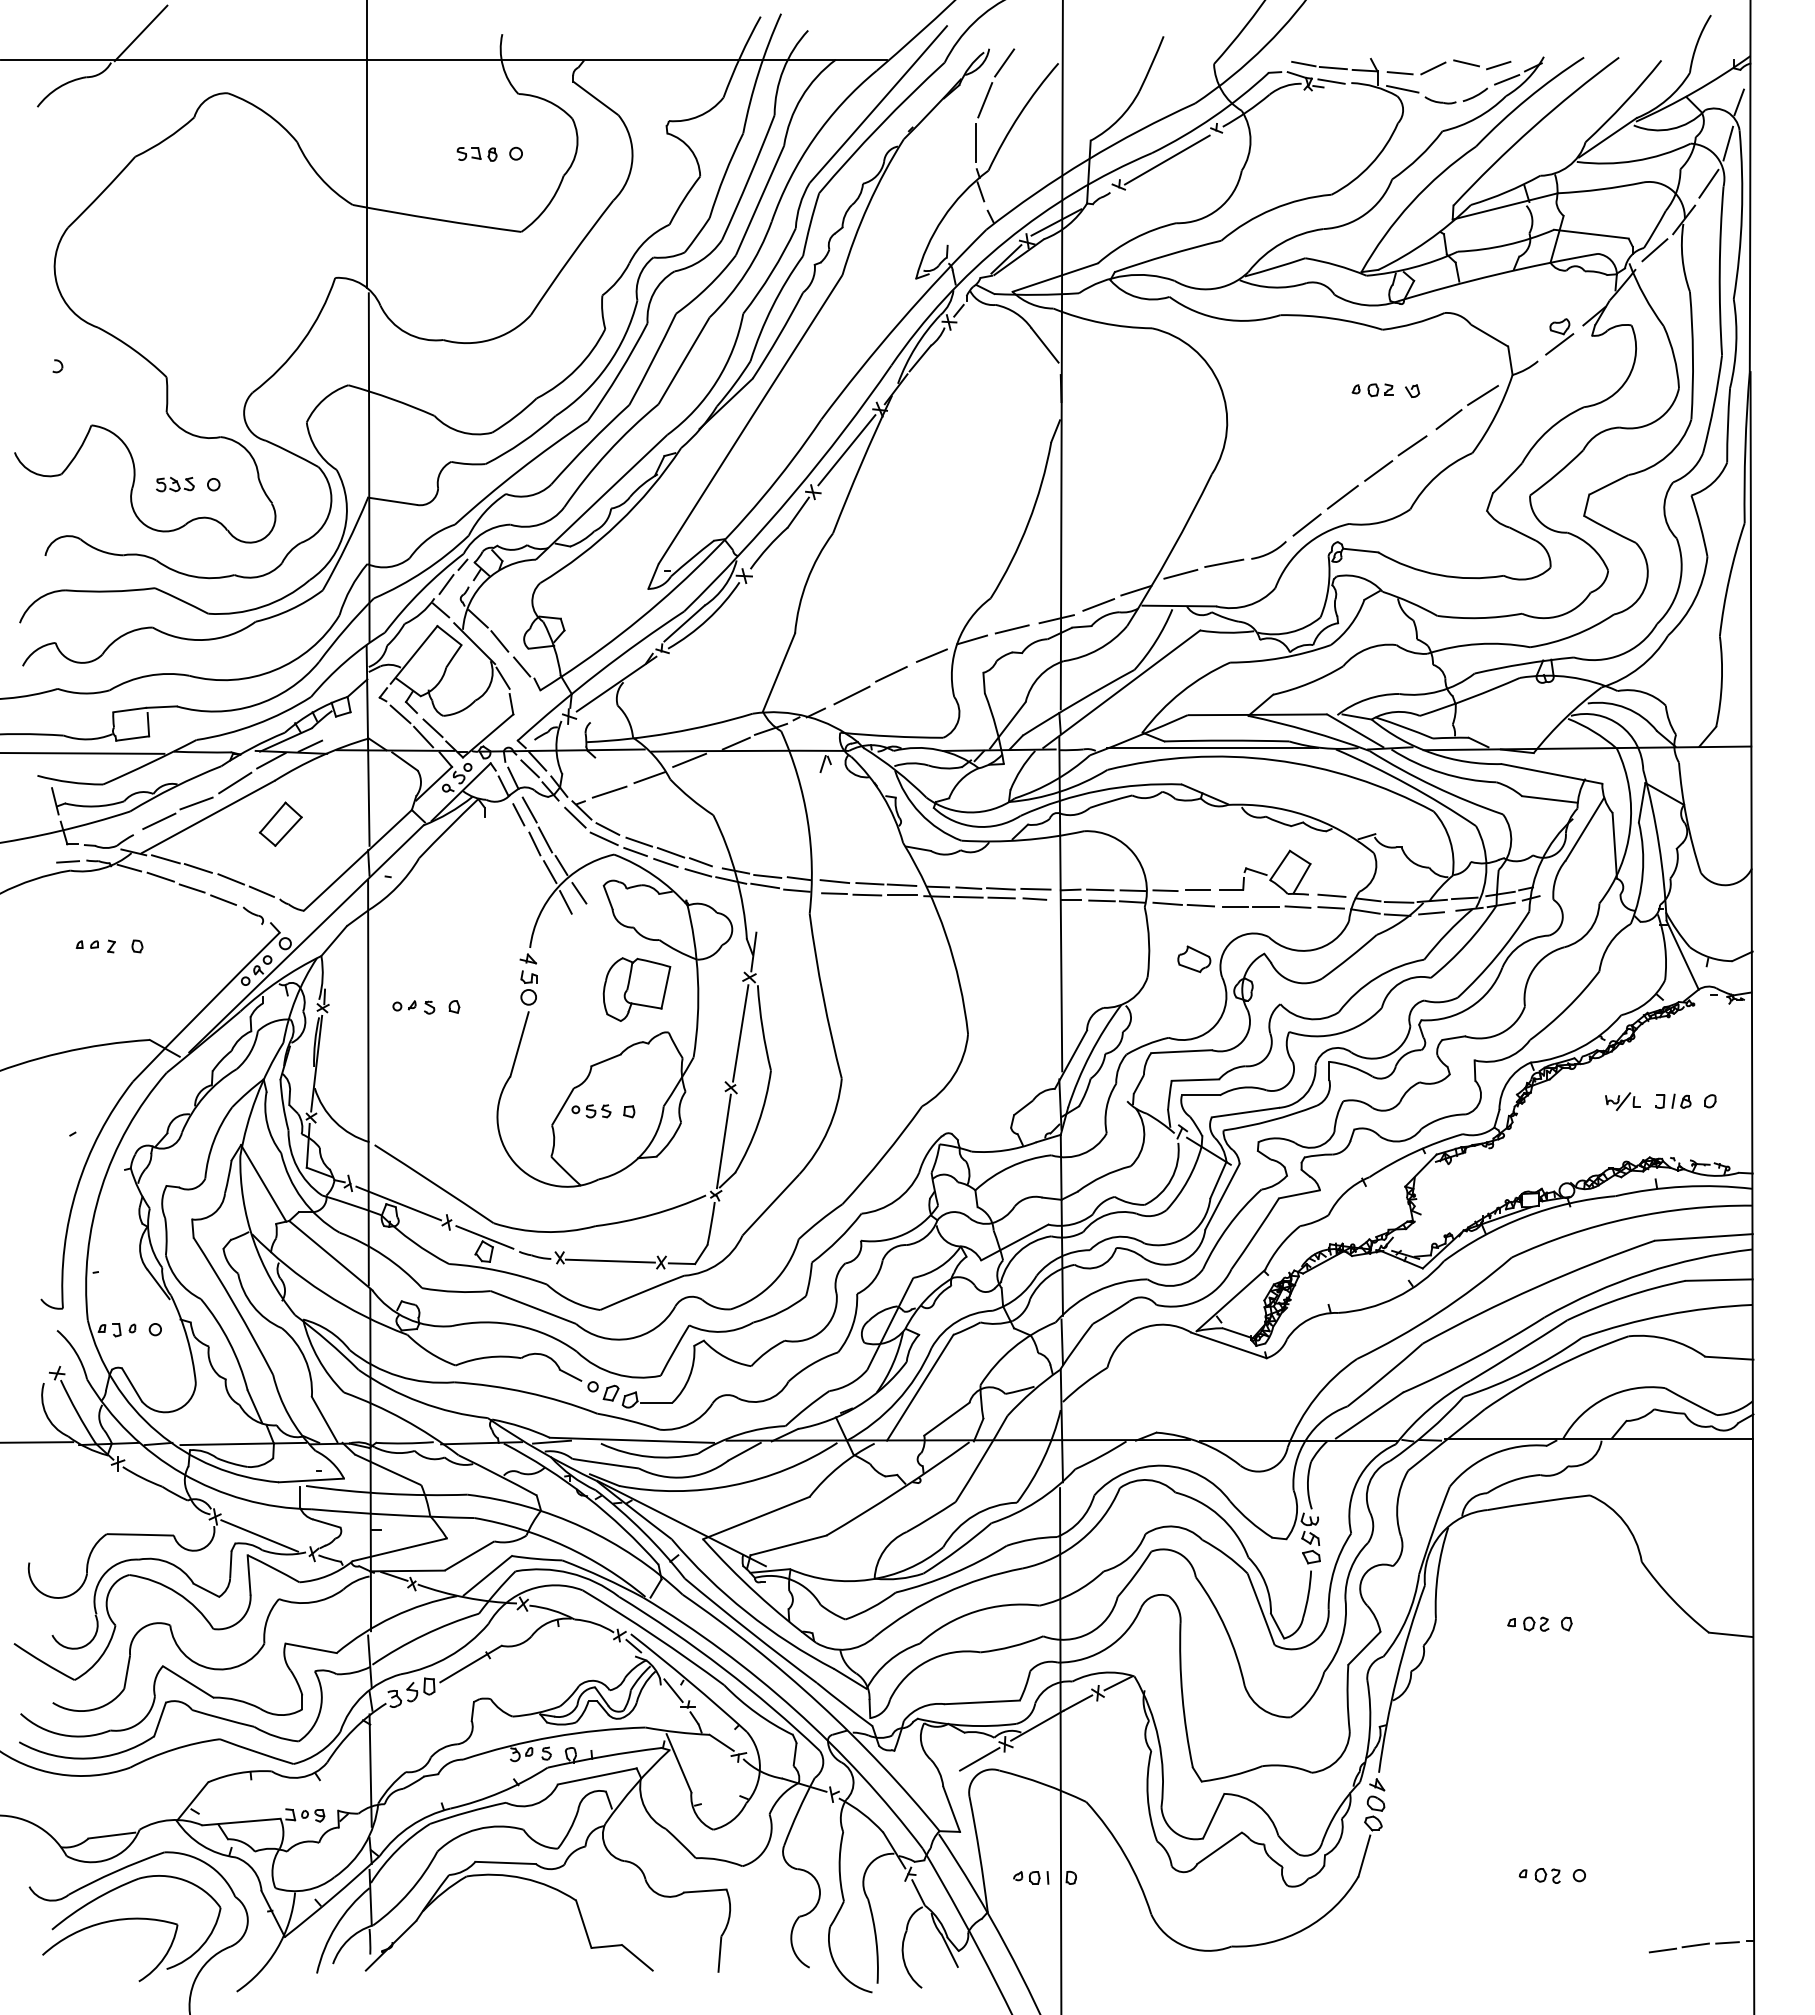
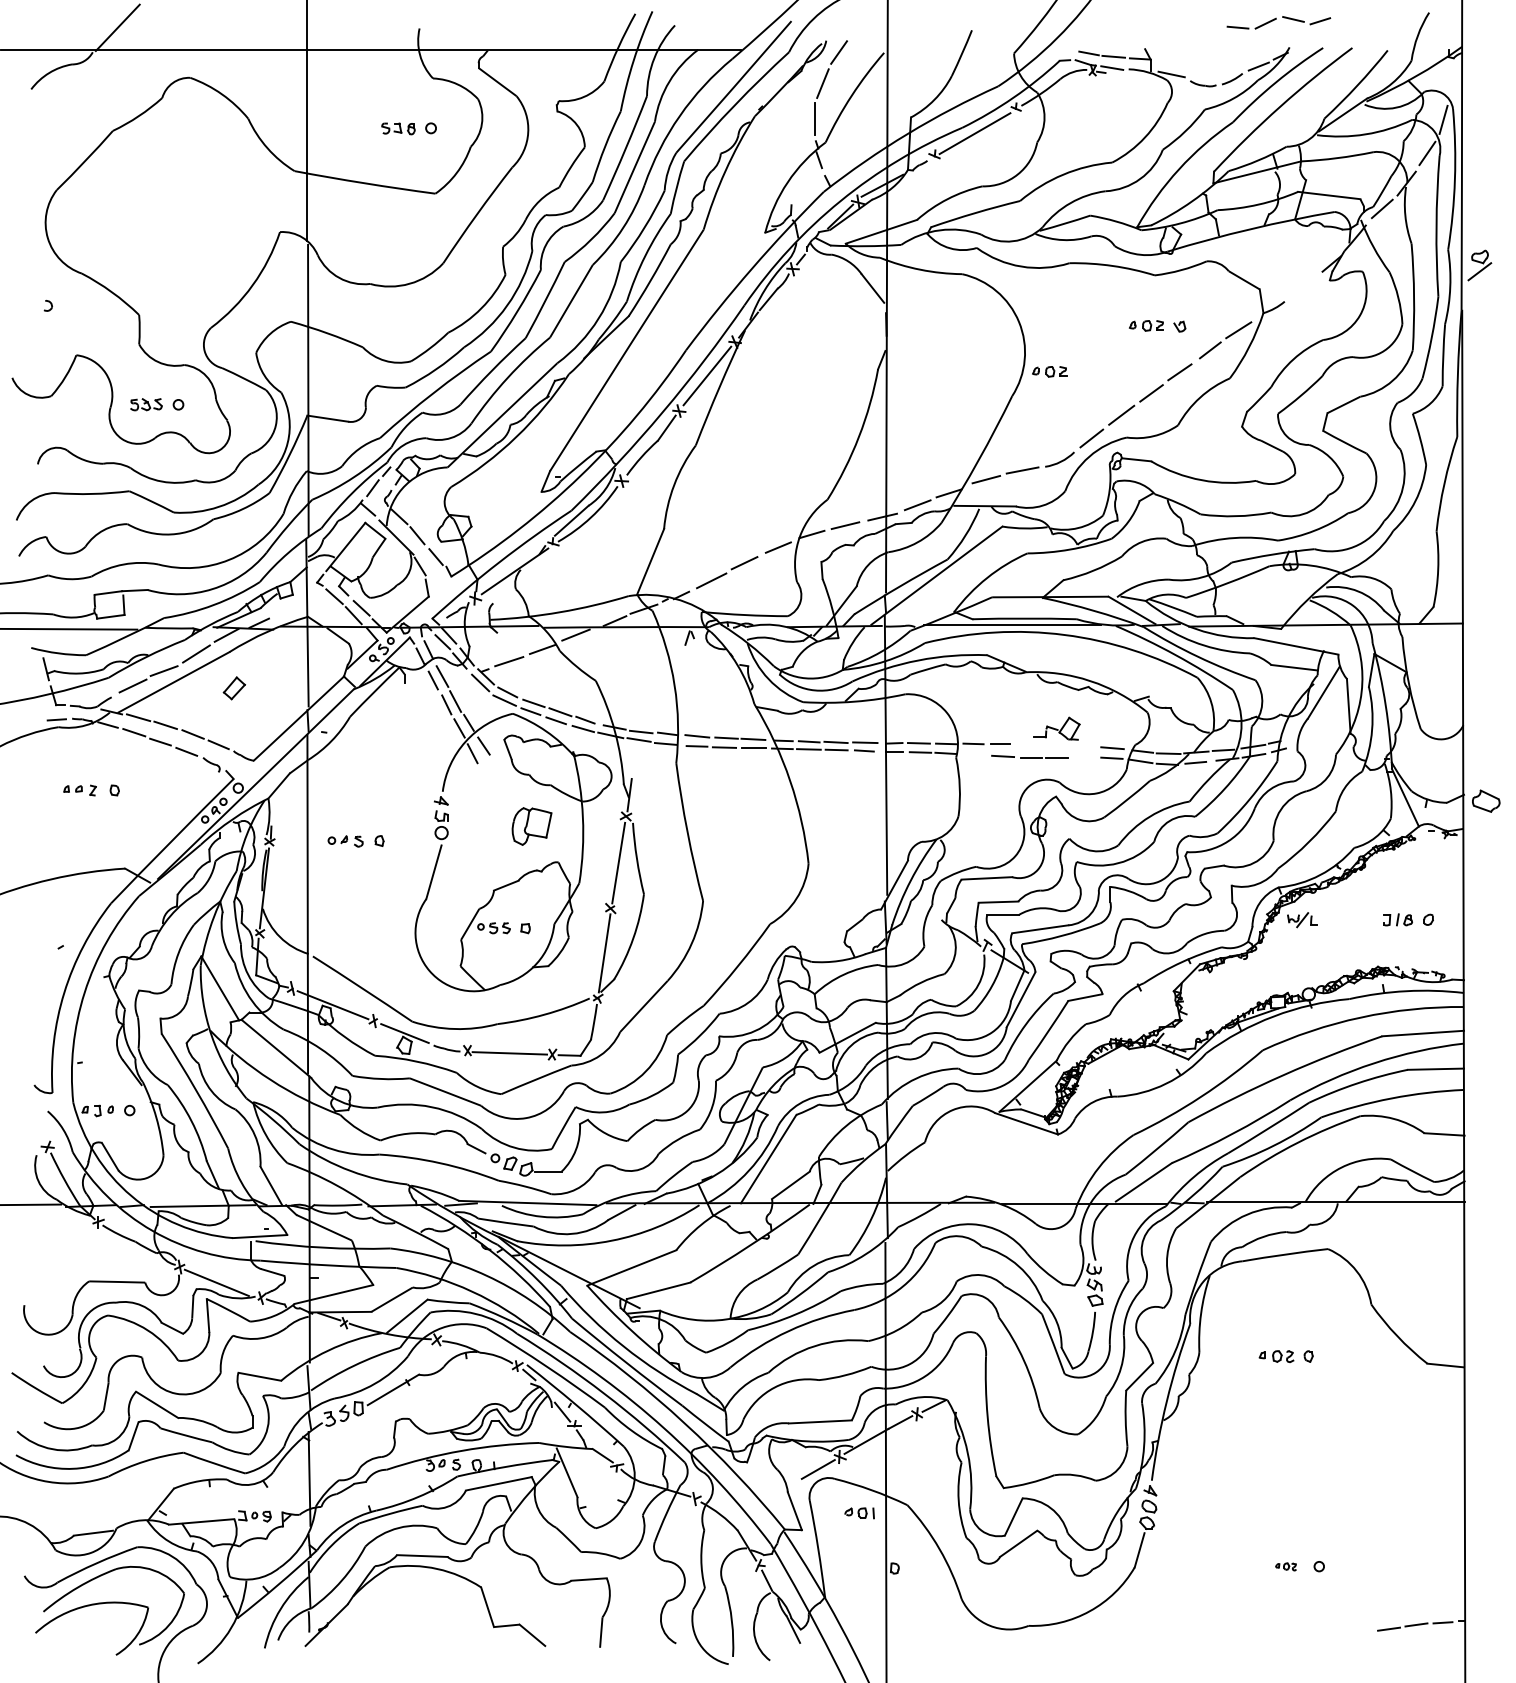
part: (1448, 67) -> (1278, 22), moved
line: (1738, 102) -> (1452, 85), removed
part: (1559, 336) -> (1479, 265), moved
part: (1256, 445) -> (1049, 372), added
part: (280, 823) -> (234, 687), size x0.6
part: (1265, 872) -> (1057, 728), size x0.6
line: (1167, 903) -> (975, 754), removed
line: (1297, 906) -> (1083, 757), removed
part: (1194, 959) -> (1486, 801), moved
part: (636, 989) -> (531, 826), size x0.7
part: (1622, 1101) -> (1301, 920), moved
part: (1539, 1875) -> (1285, 1566), size x0.6
part: (1031, 1877) -> (859, 1513), moved

